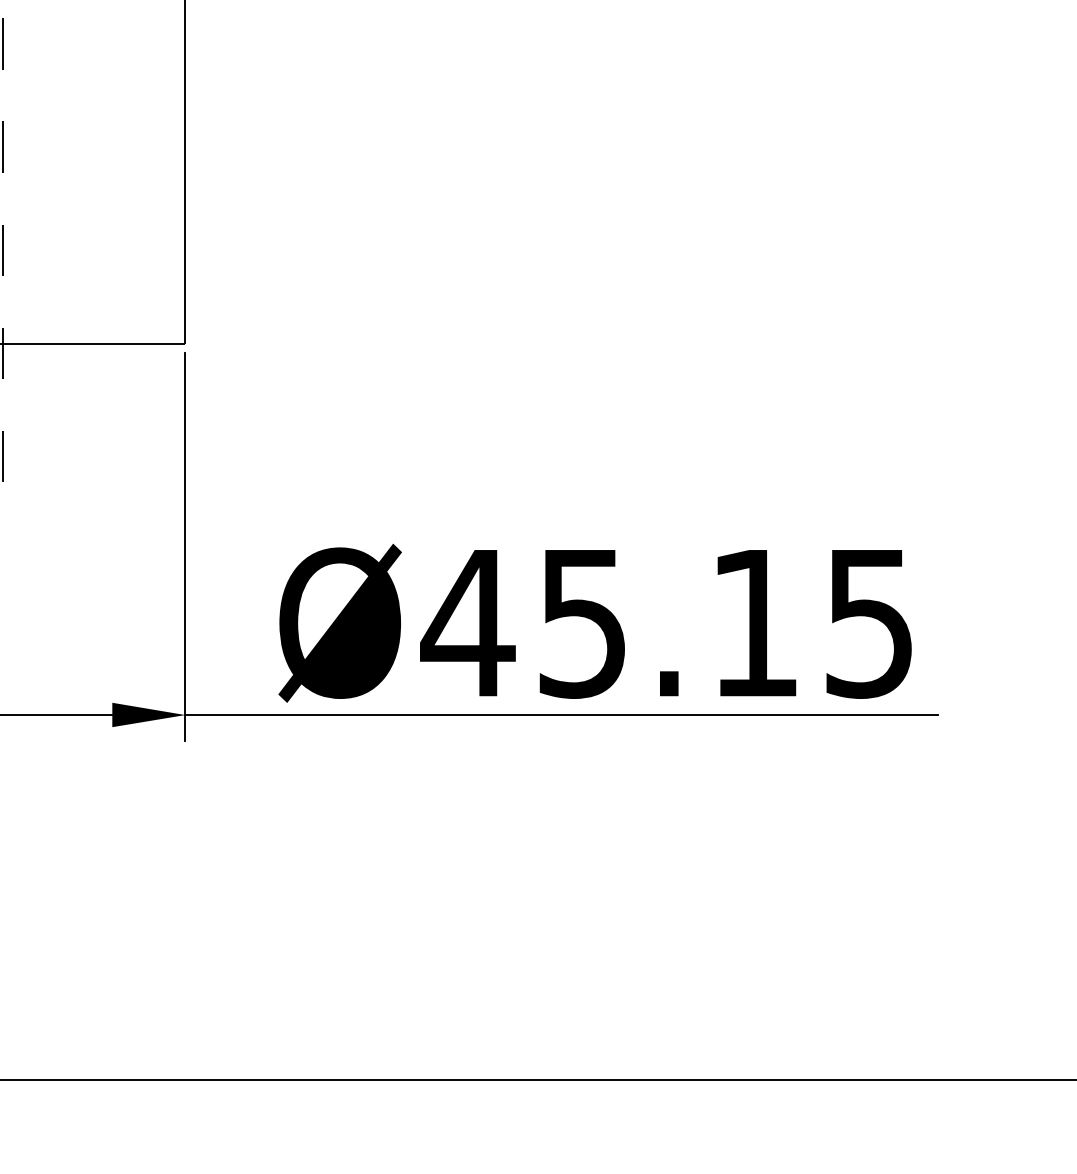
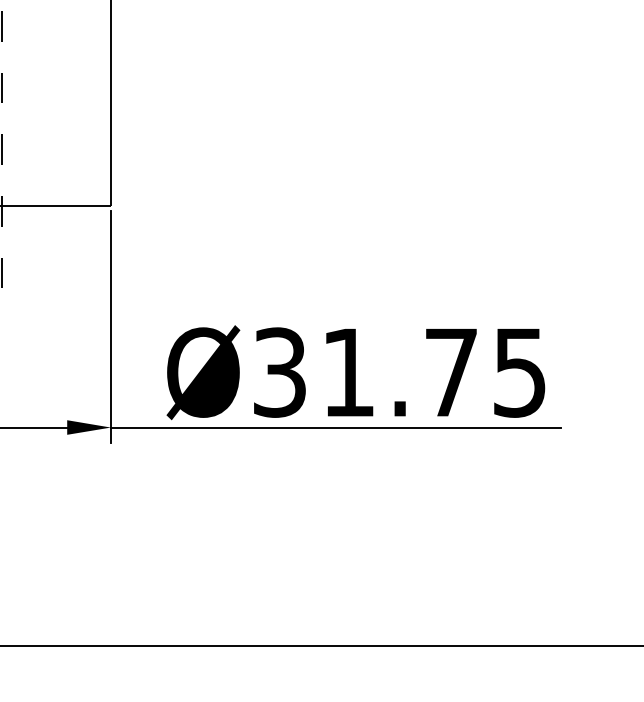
text: (607, 622) -> (363, 372), Ø45.15 -> Ø31.75

